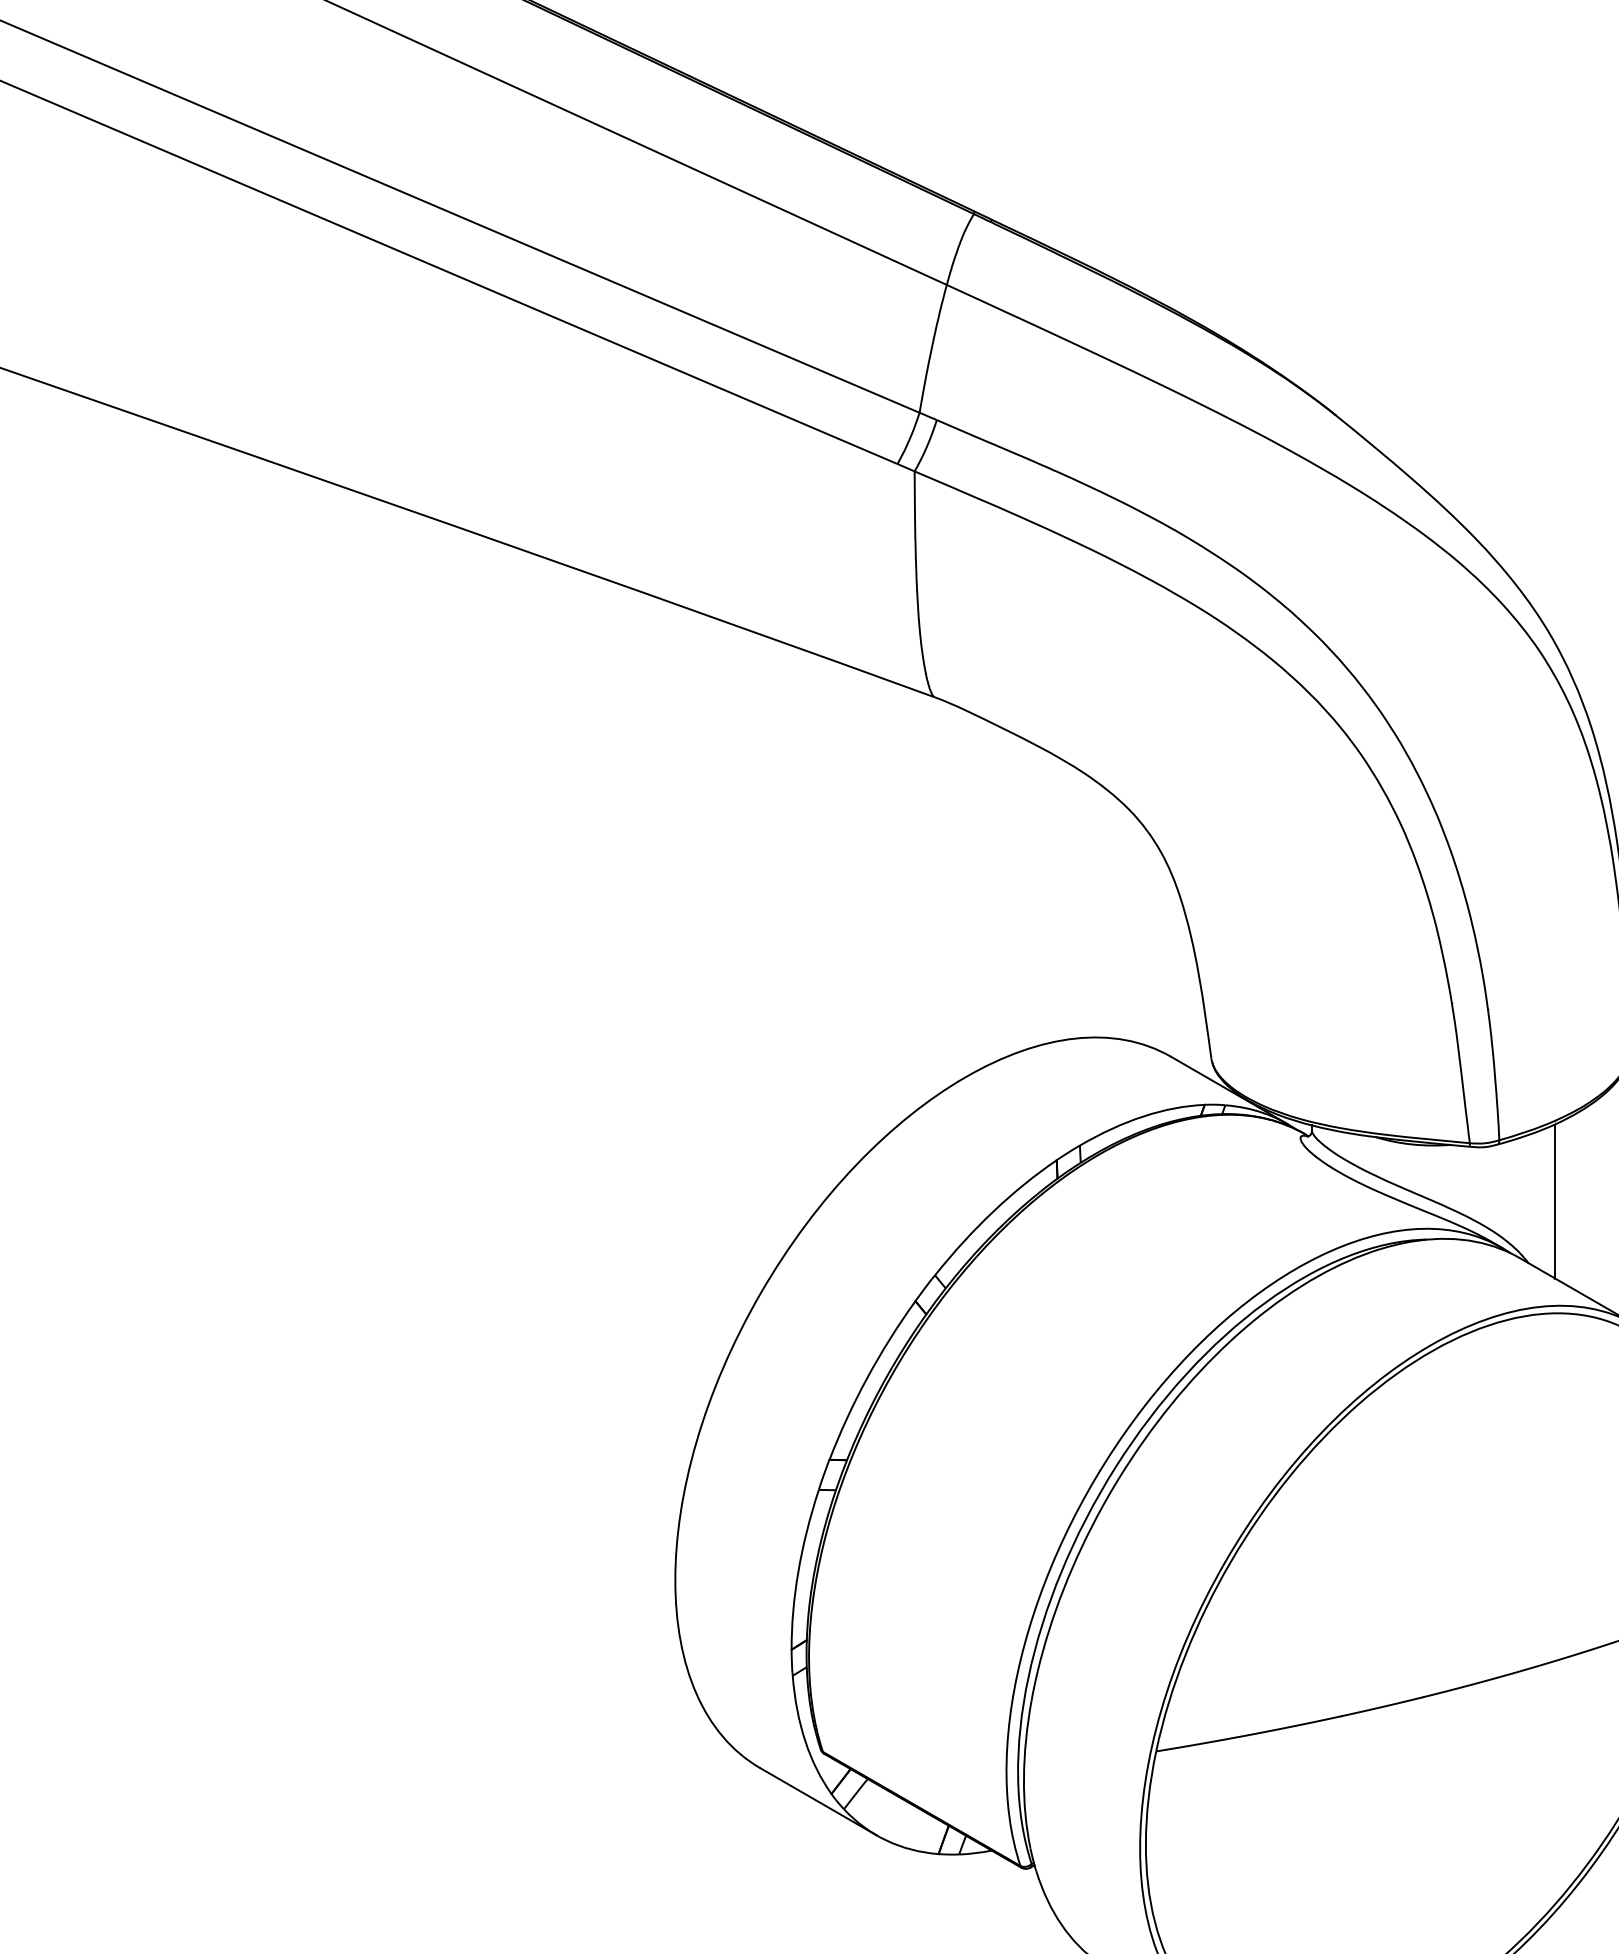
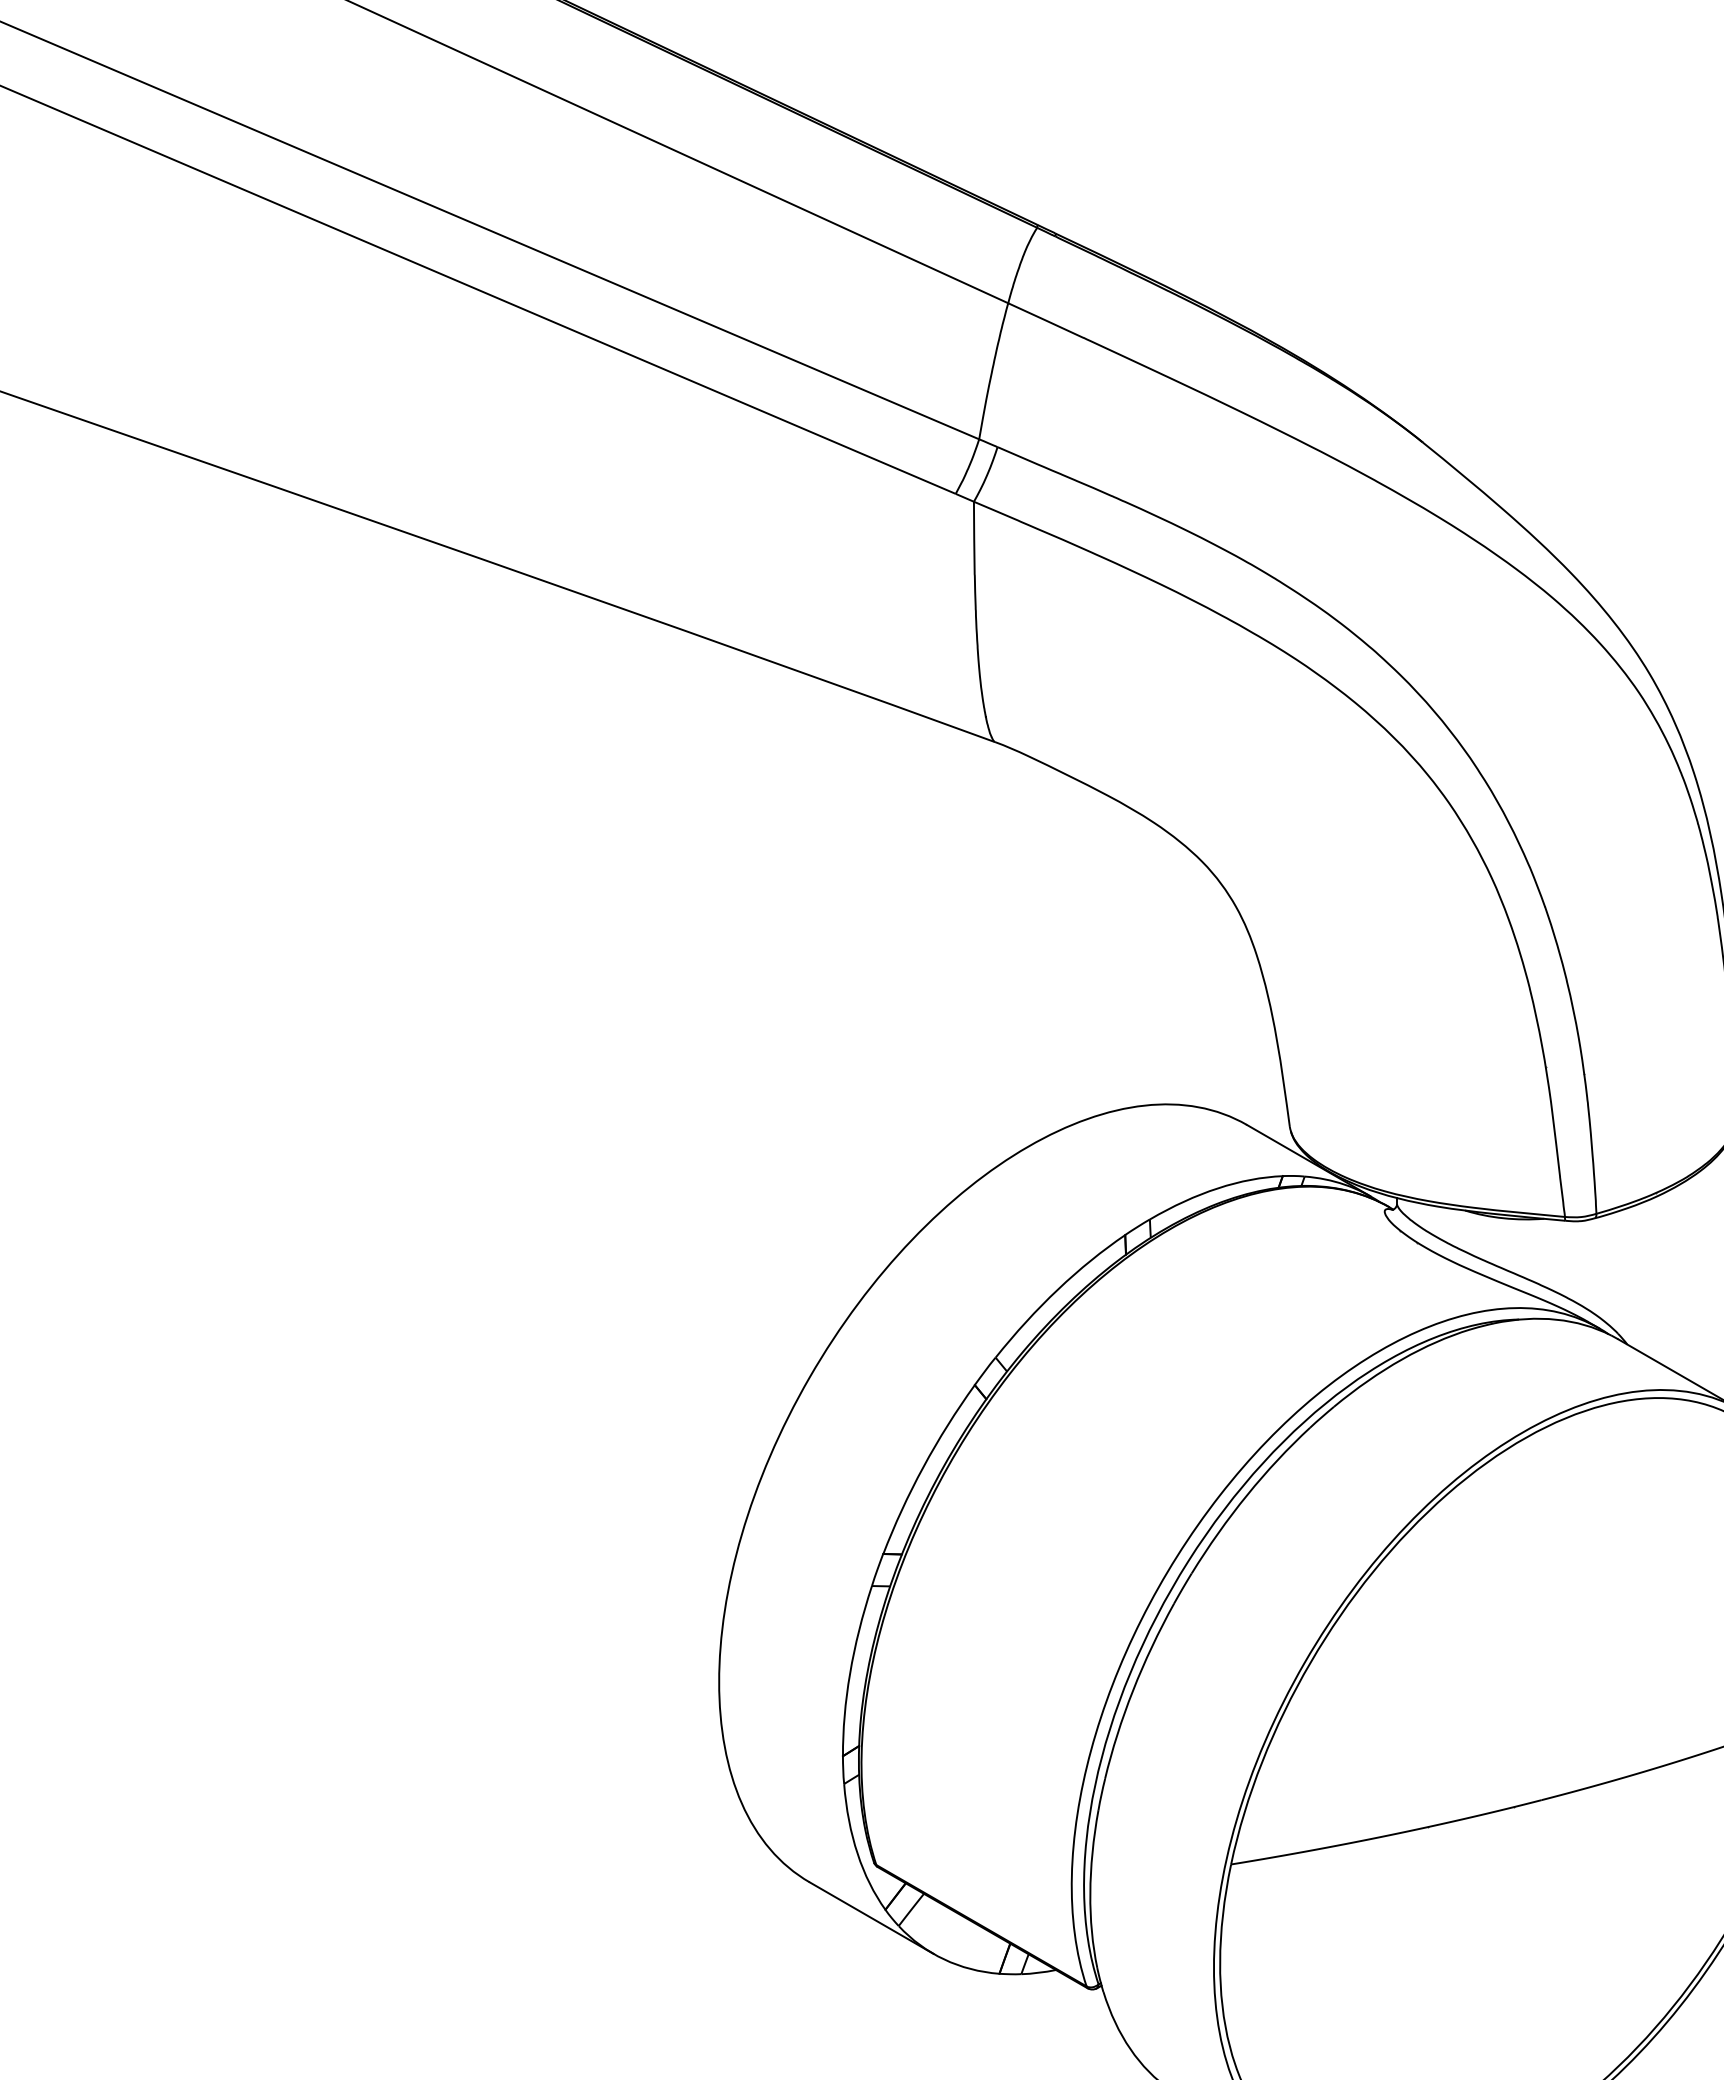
line: (1554, 1201) -> (1655, 1279), removed

